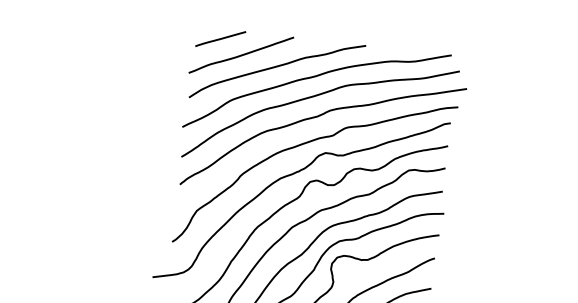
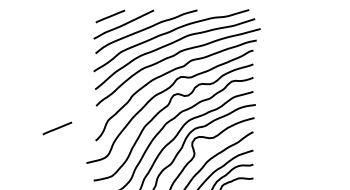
line: (111, 214) -> (57, 128), added

